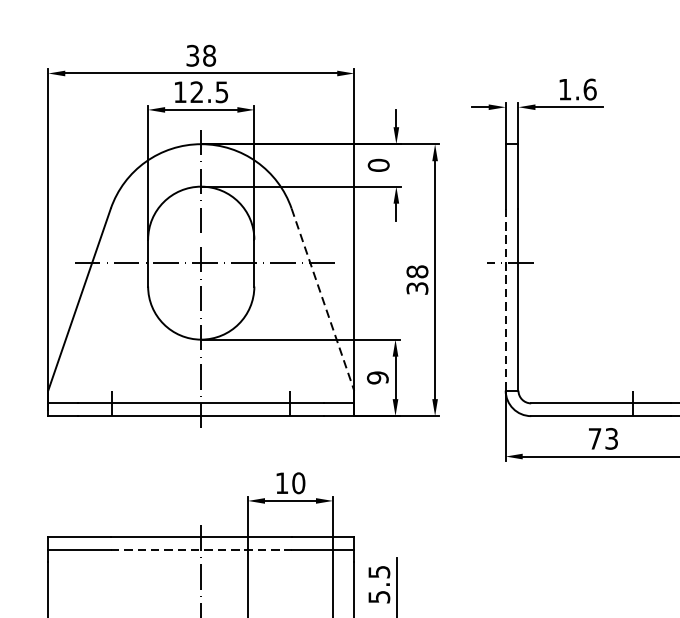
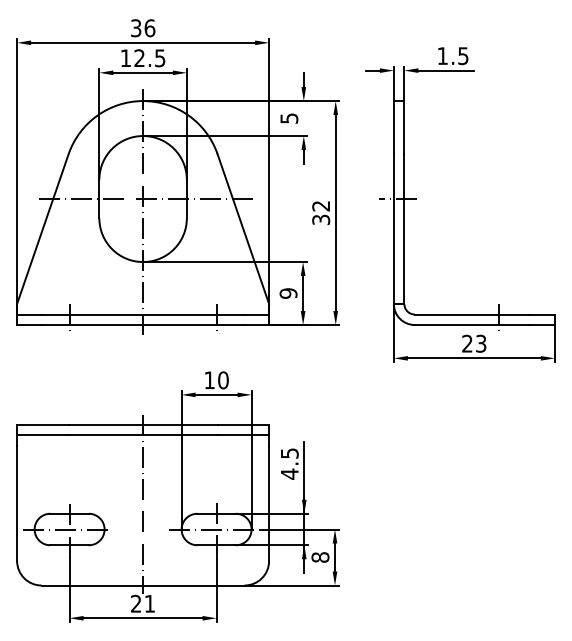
text: (208, 56) -> (149, 28), 38 -> 36
text: (590, 90) -> (463, 56), 1.6 -> 1.5
text: (378, 165) -> (289, 118), 0 -> 5
text: (417, 270) -> (321, 205), 38 -> 32
line: (323, 300) -> (243, 229), dashed -> solid
line: (505, 300) -> (393, 229), dashed -> solid
text: (595, 438) -> (467, 343), 73 -> 23
line: (201, 550) -> (143, 435), dashed -> solid
text: (378, 596) -> (289, 473), 5.5 -> 4.5

